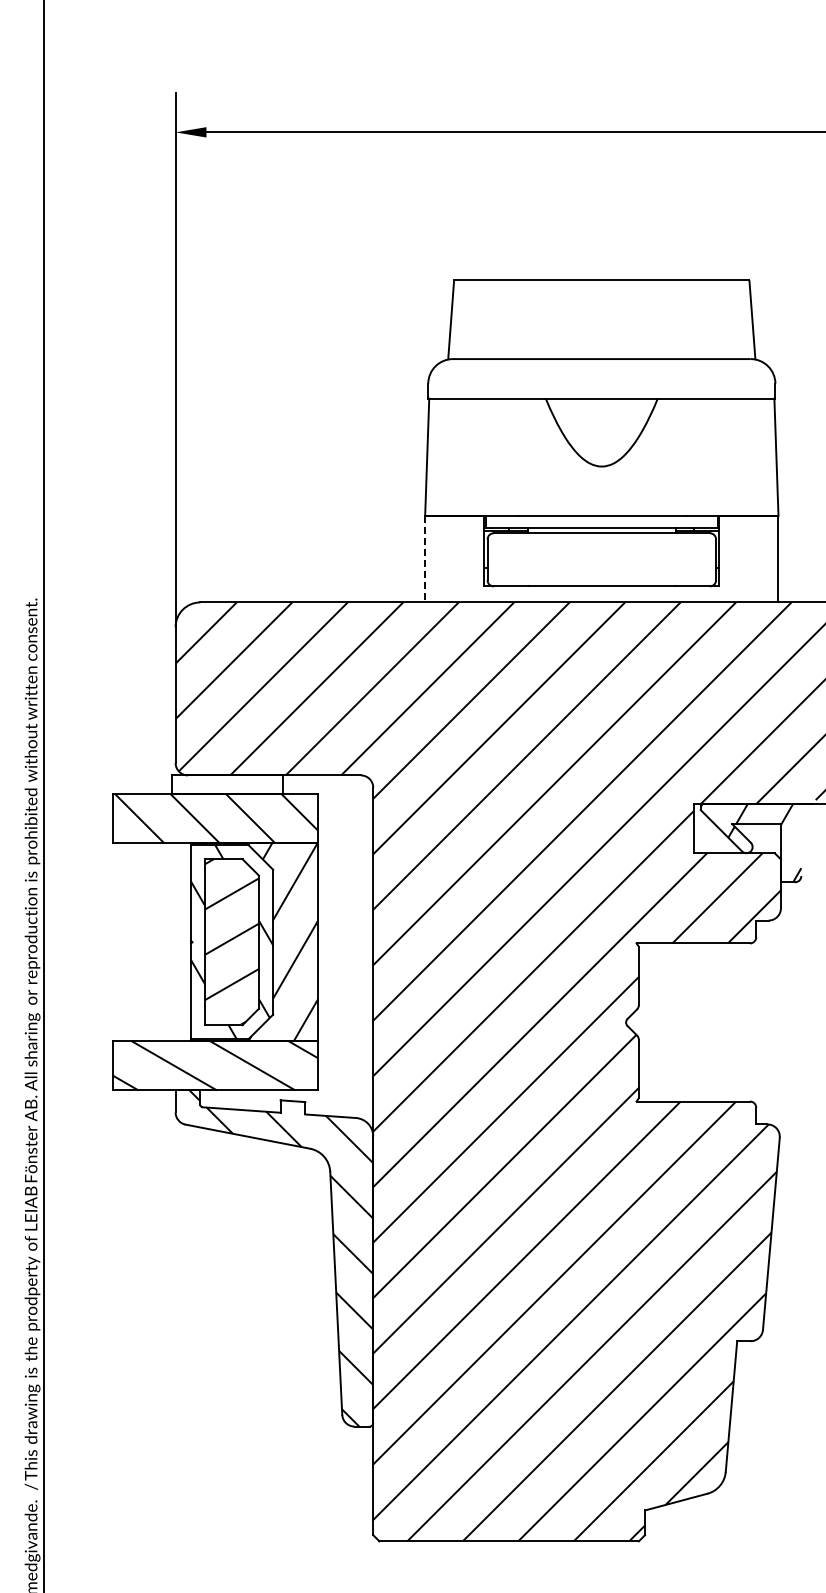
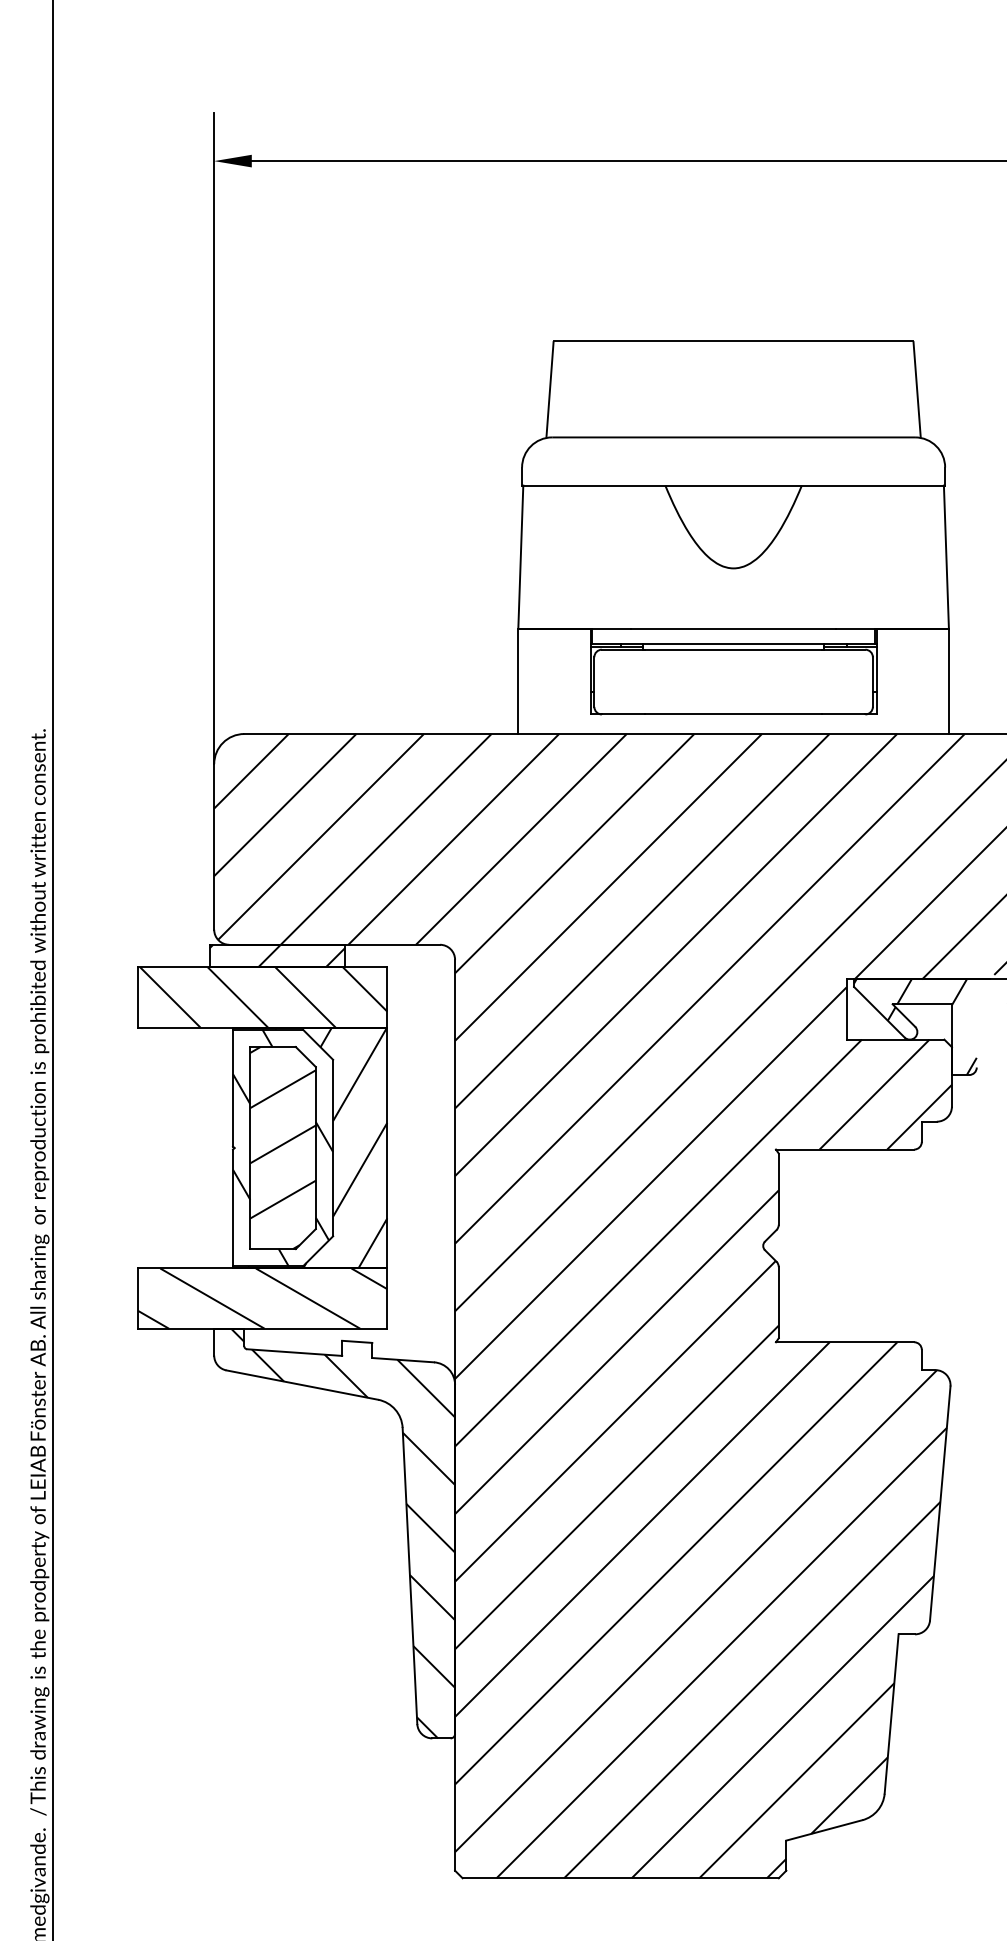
line: (425, 559) -> (518, 681), dashed -> solid
hatch: (227, 784) -> (277, 955), added

